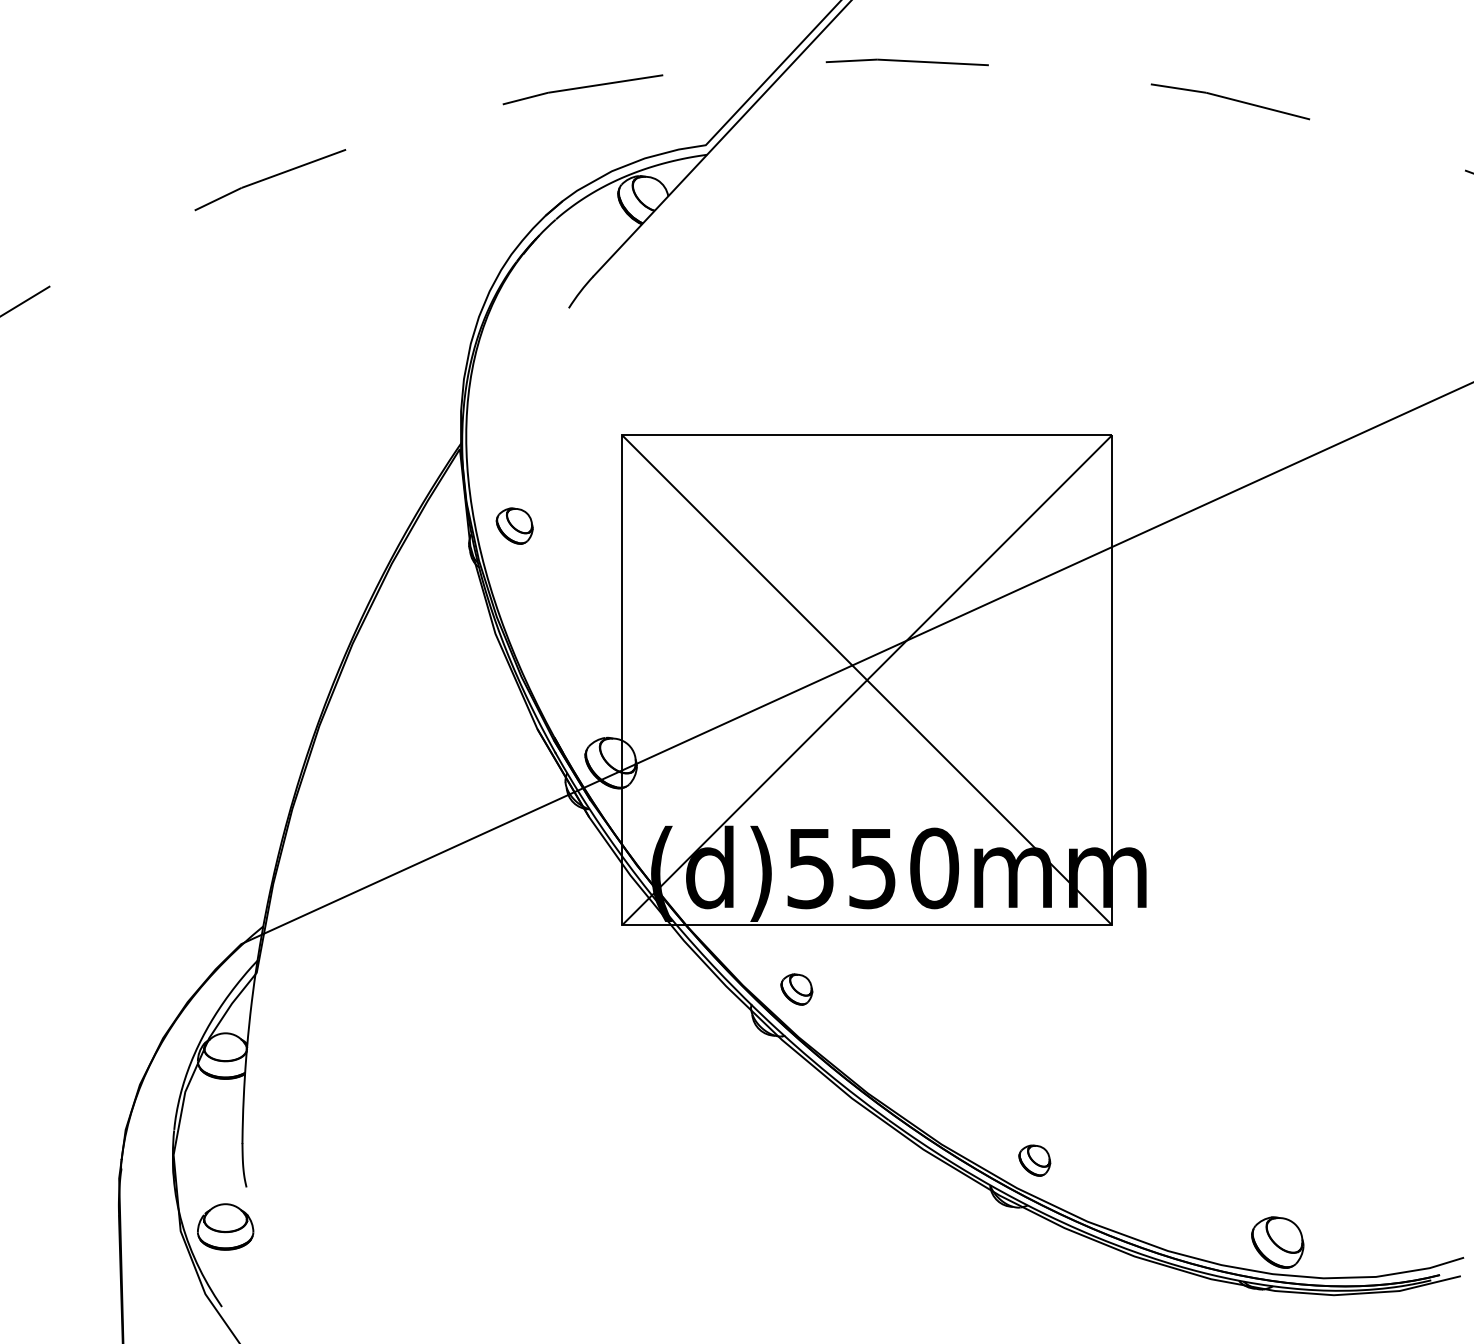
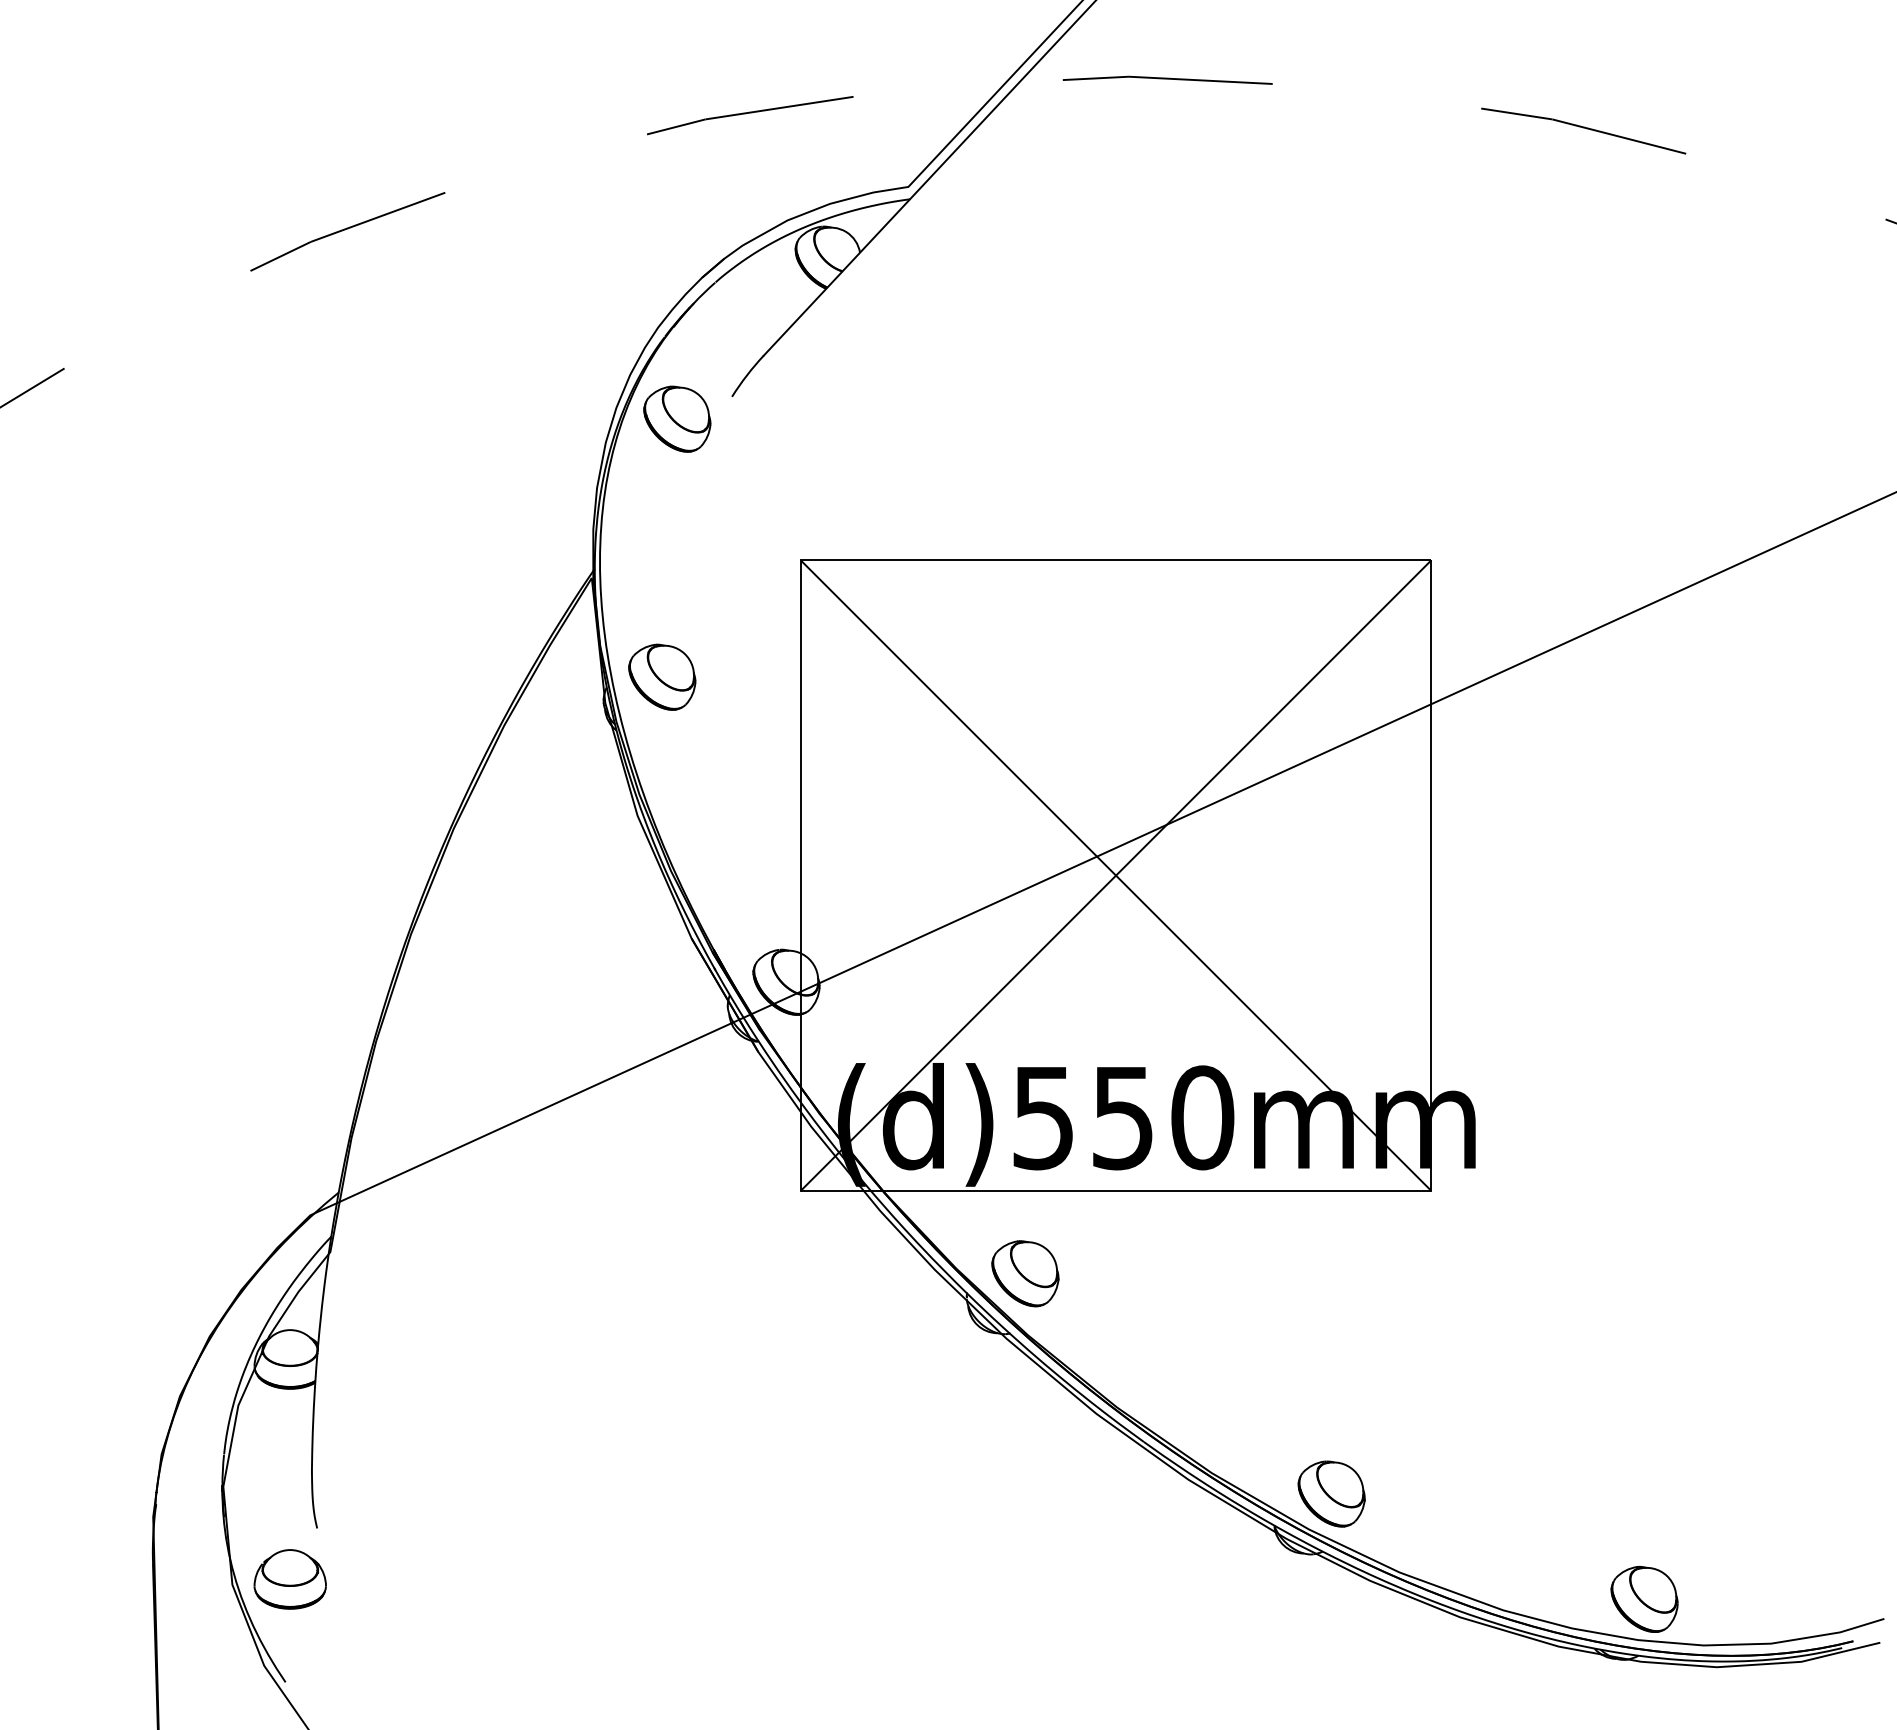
part: (525, 325) -> (676, 418), added
part: (514, 525) -> (662, 676), size x1.43
part: (796, 989) -> (1025, 1273), size x1.67
part: (1034, 1160) -> (1331, 1493), size x1.67

